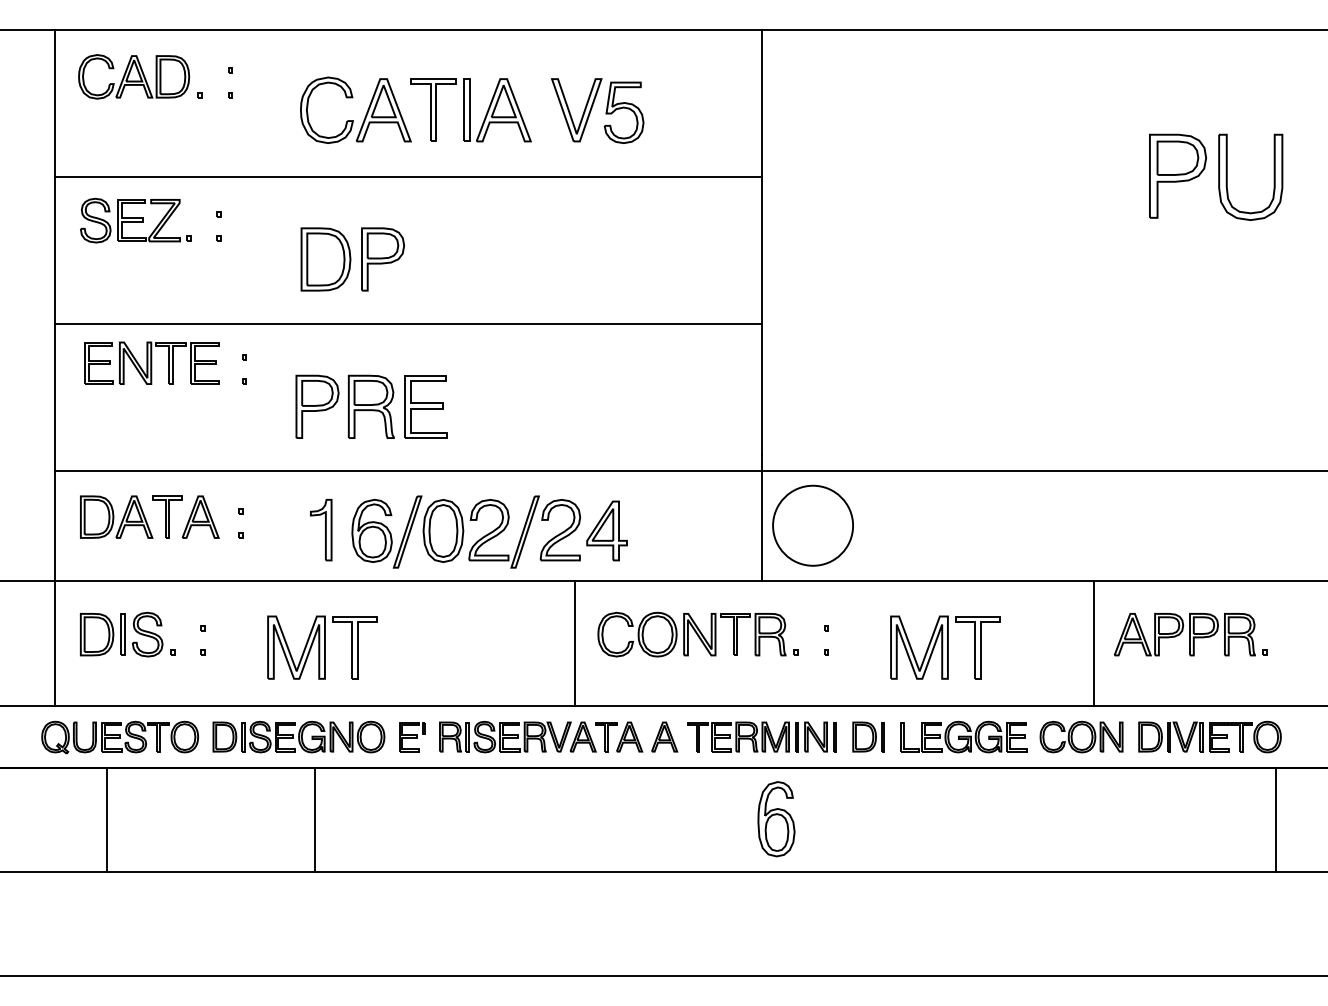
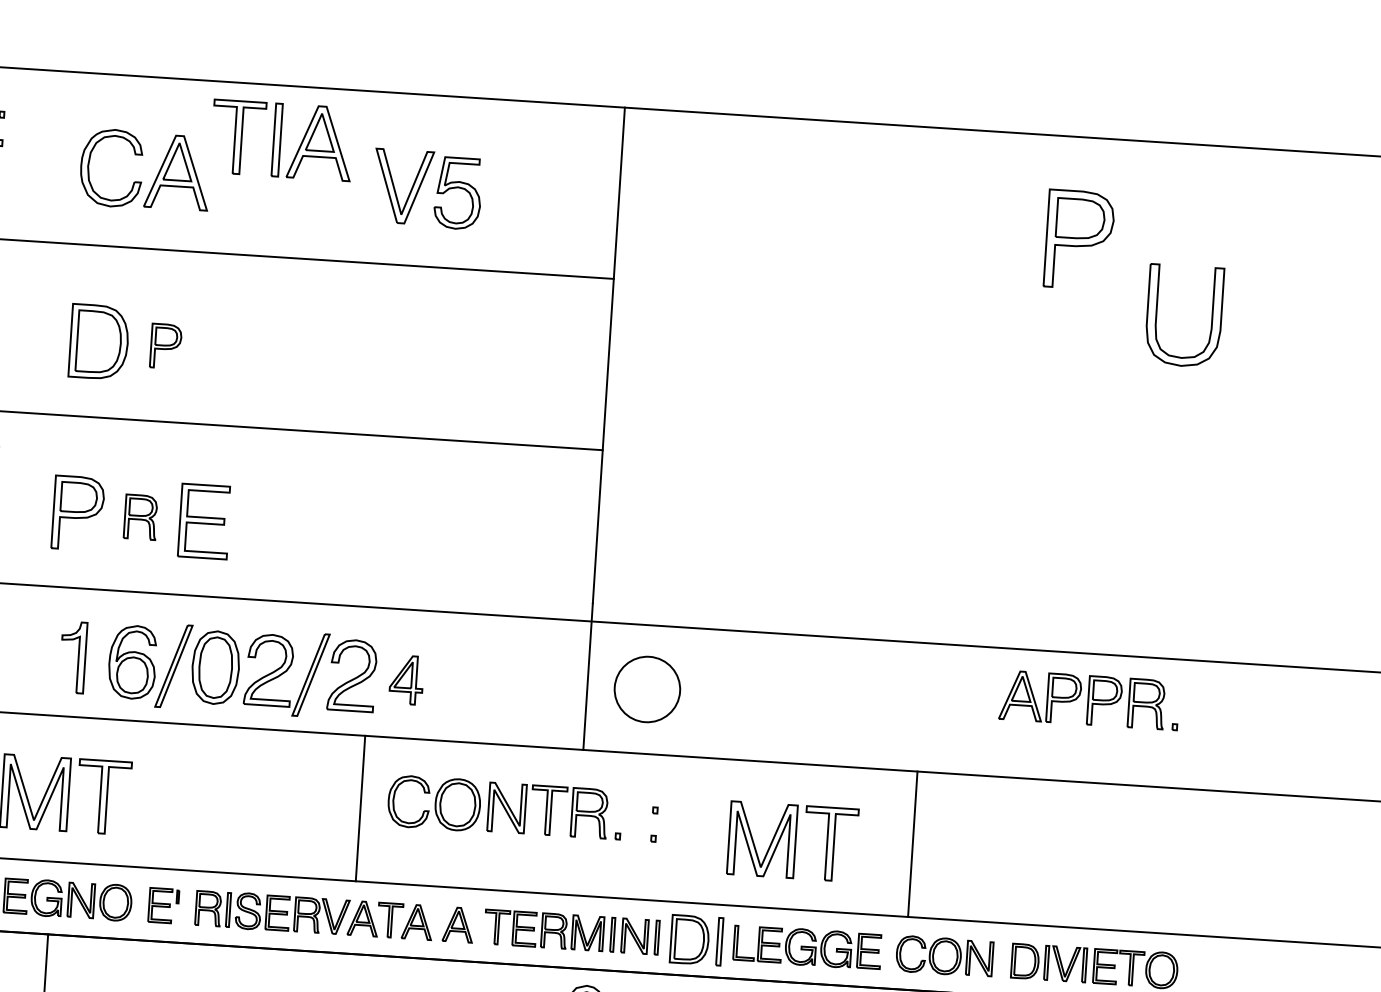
part: (470, 110) -> (281, 140), moved
part: (1177, 175) -> (1078, 239), moved
part: (383, 259) -> (166, 346), size x0.6
part: (370, 406) -> (140, 516), size x0.6
circle: (813, 525) -> (647, 689), size x0.7
part: (606, 530) -> (406, 679), size x0.7
part: (1190, 634) -> (1088, 700), moved
line: (1094, 642) -> (913, 843), moved
part: (868, 736) -> (696, 939), size x1.4

